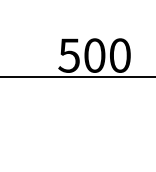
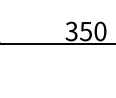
text: (81, 55) -> (78, 31), 500 -> 350

